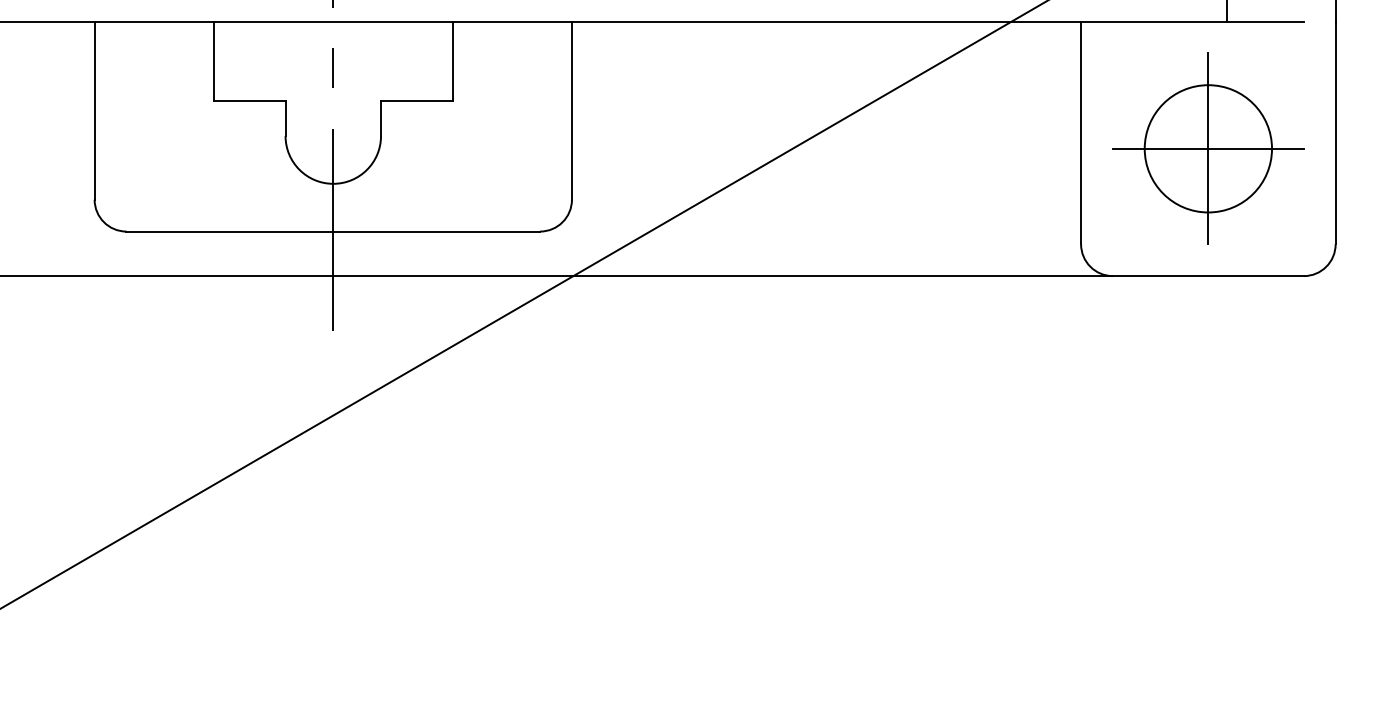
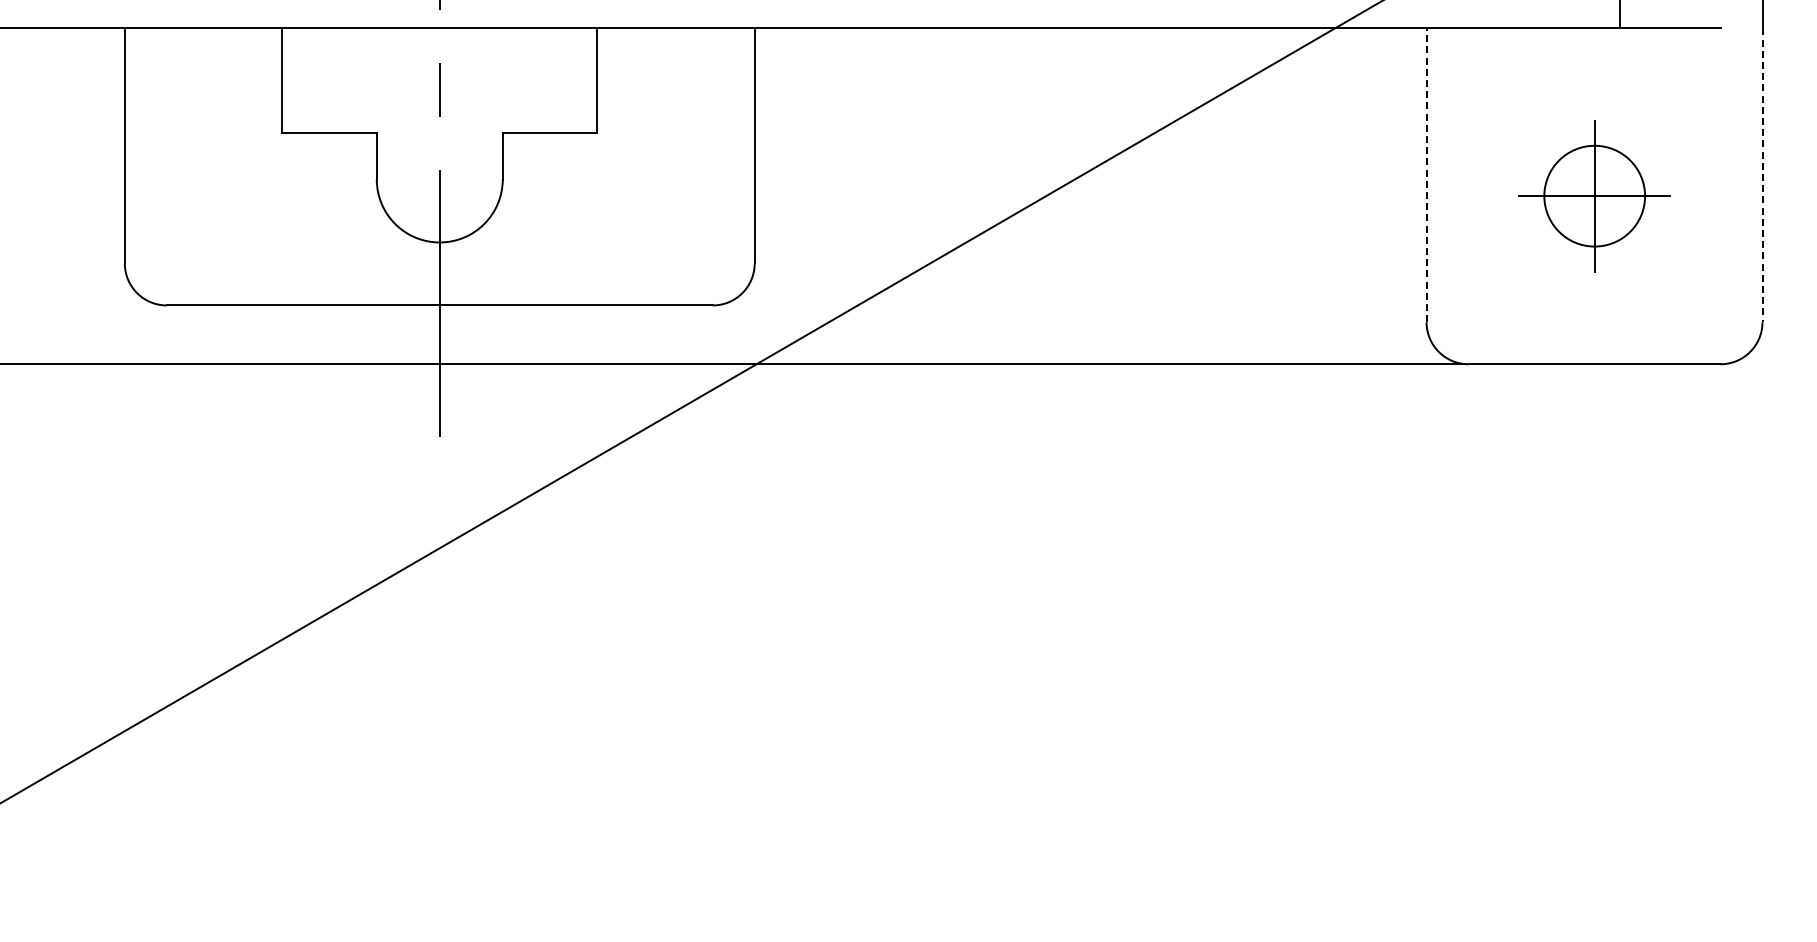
line: (1081, 133) -> (1426, 175), solid -> dashed
line: (1335, 133) -> (1762, 175), solid -> dashed
part: (1208, 148) -> (1594, 195), size x0.6

